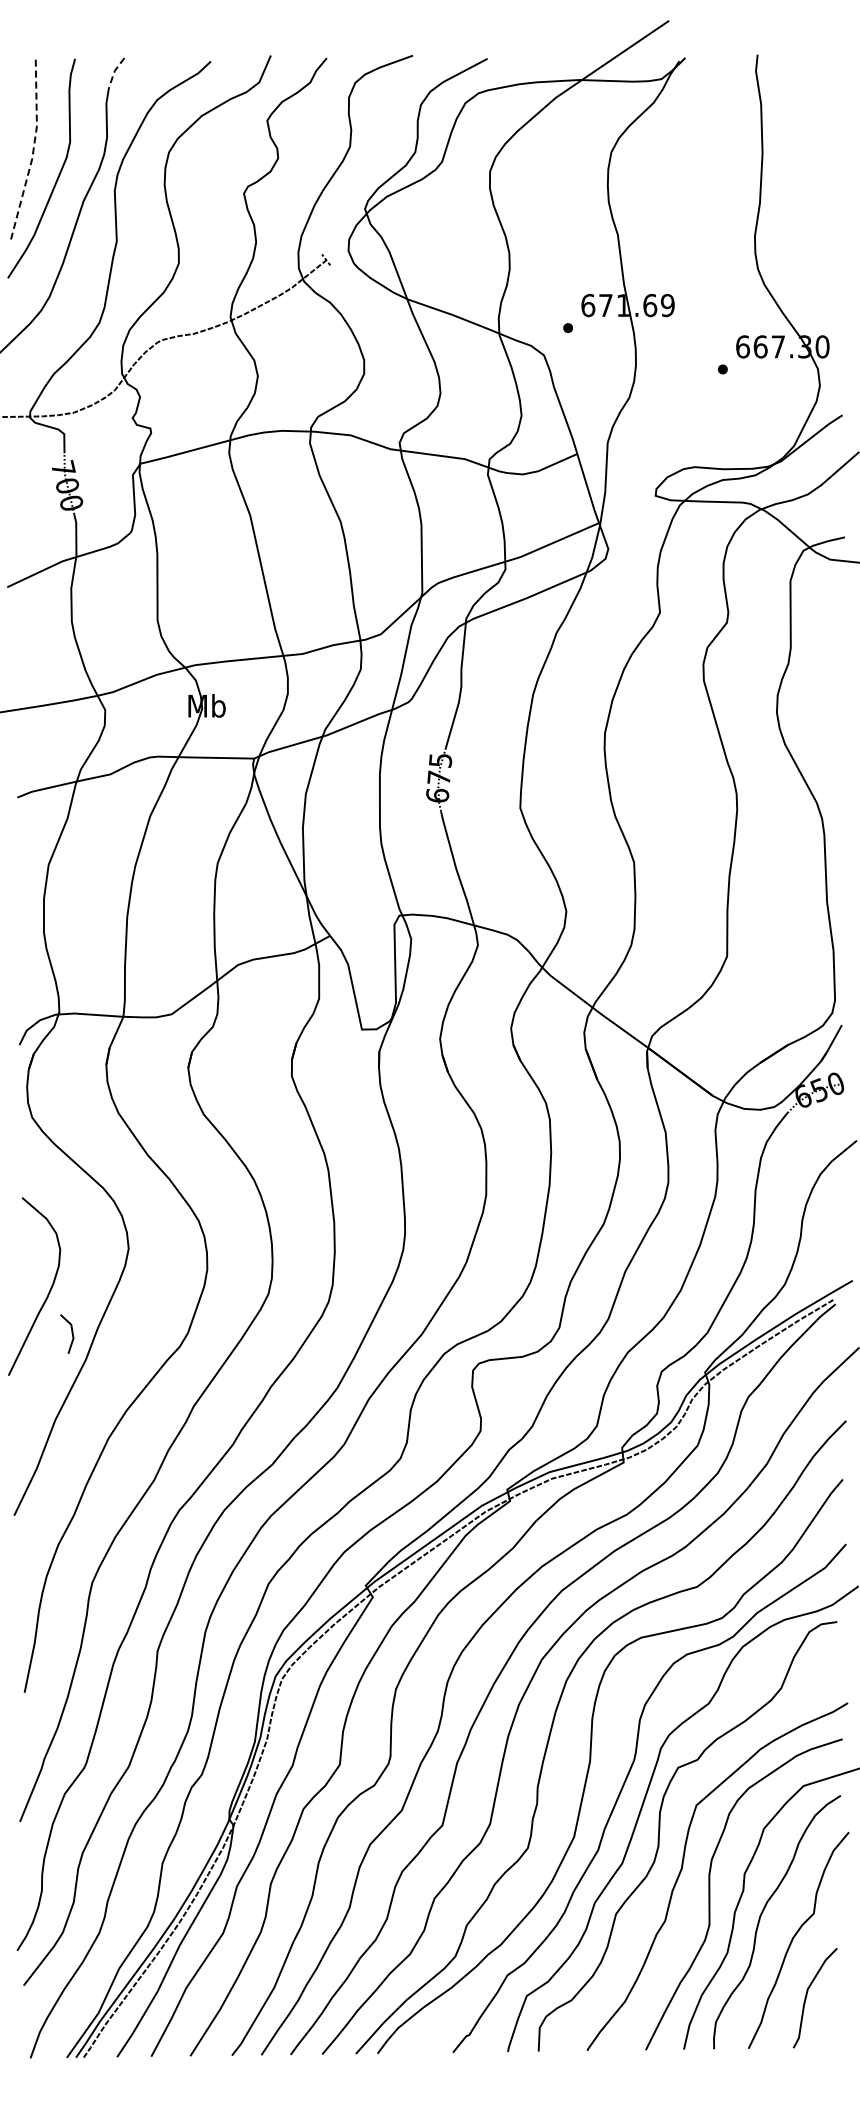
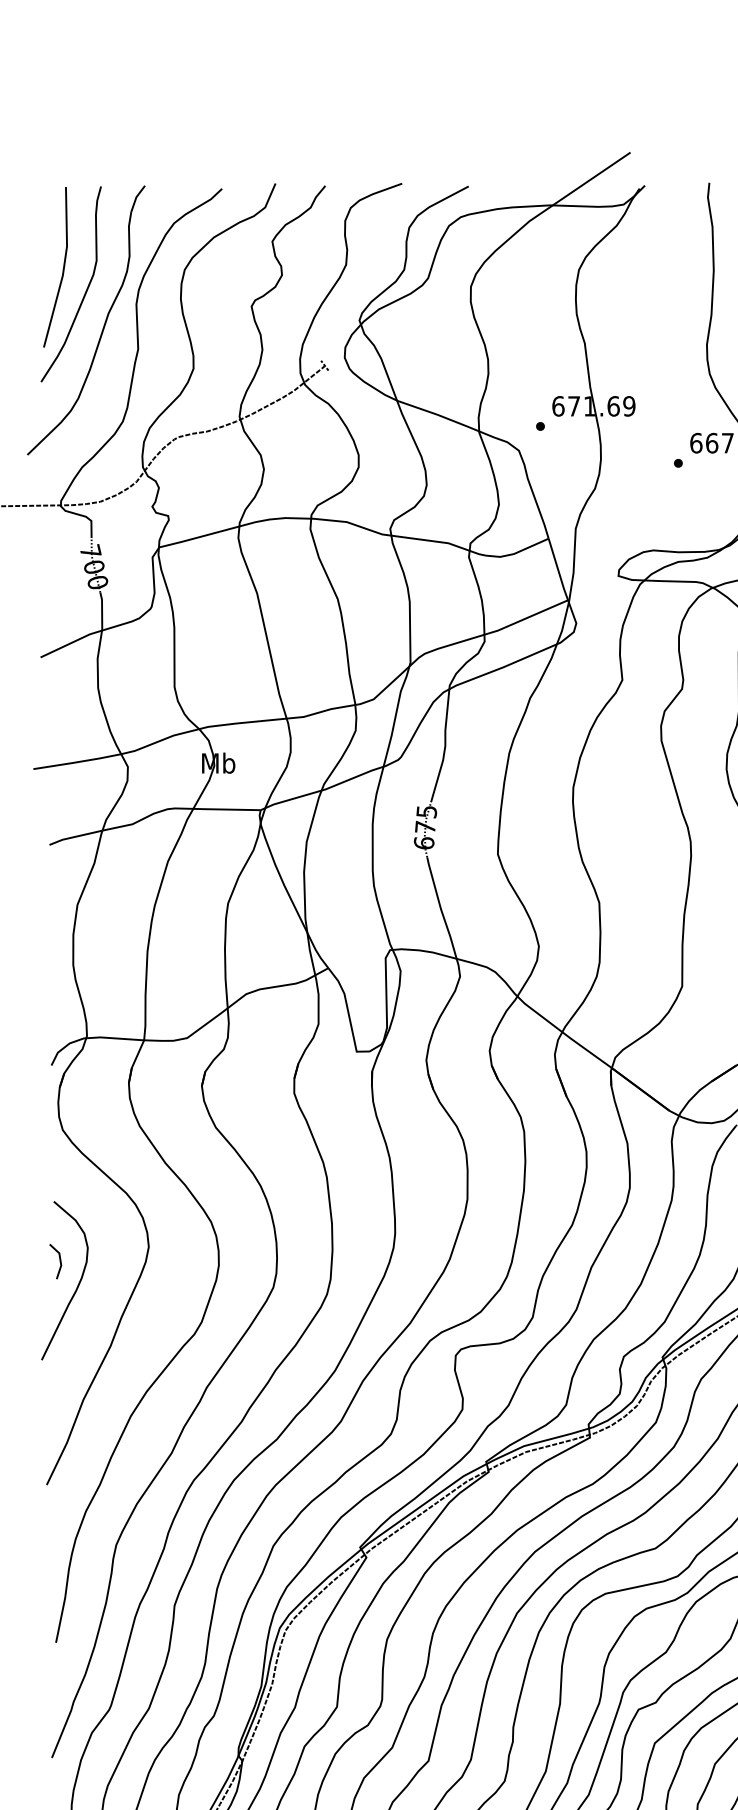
line: (114, 70) -> (136, 196), dashed -> solid
line: (33, 150) -> (63, 268), dashed -> solid
line: (71, 1333) -> (59, 1261), moved

